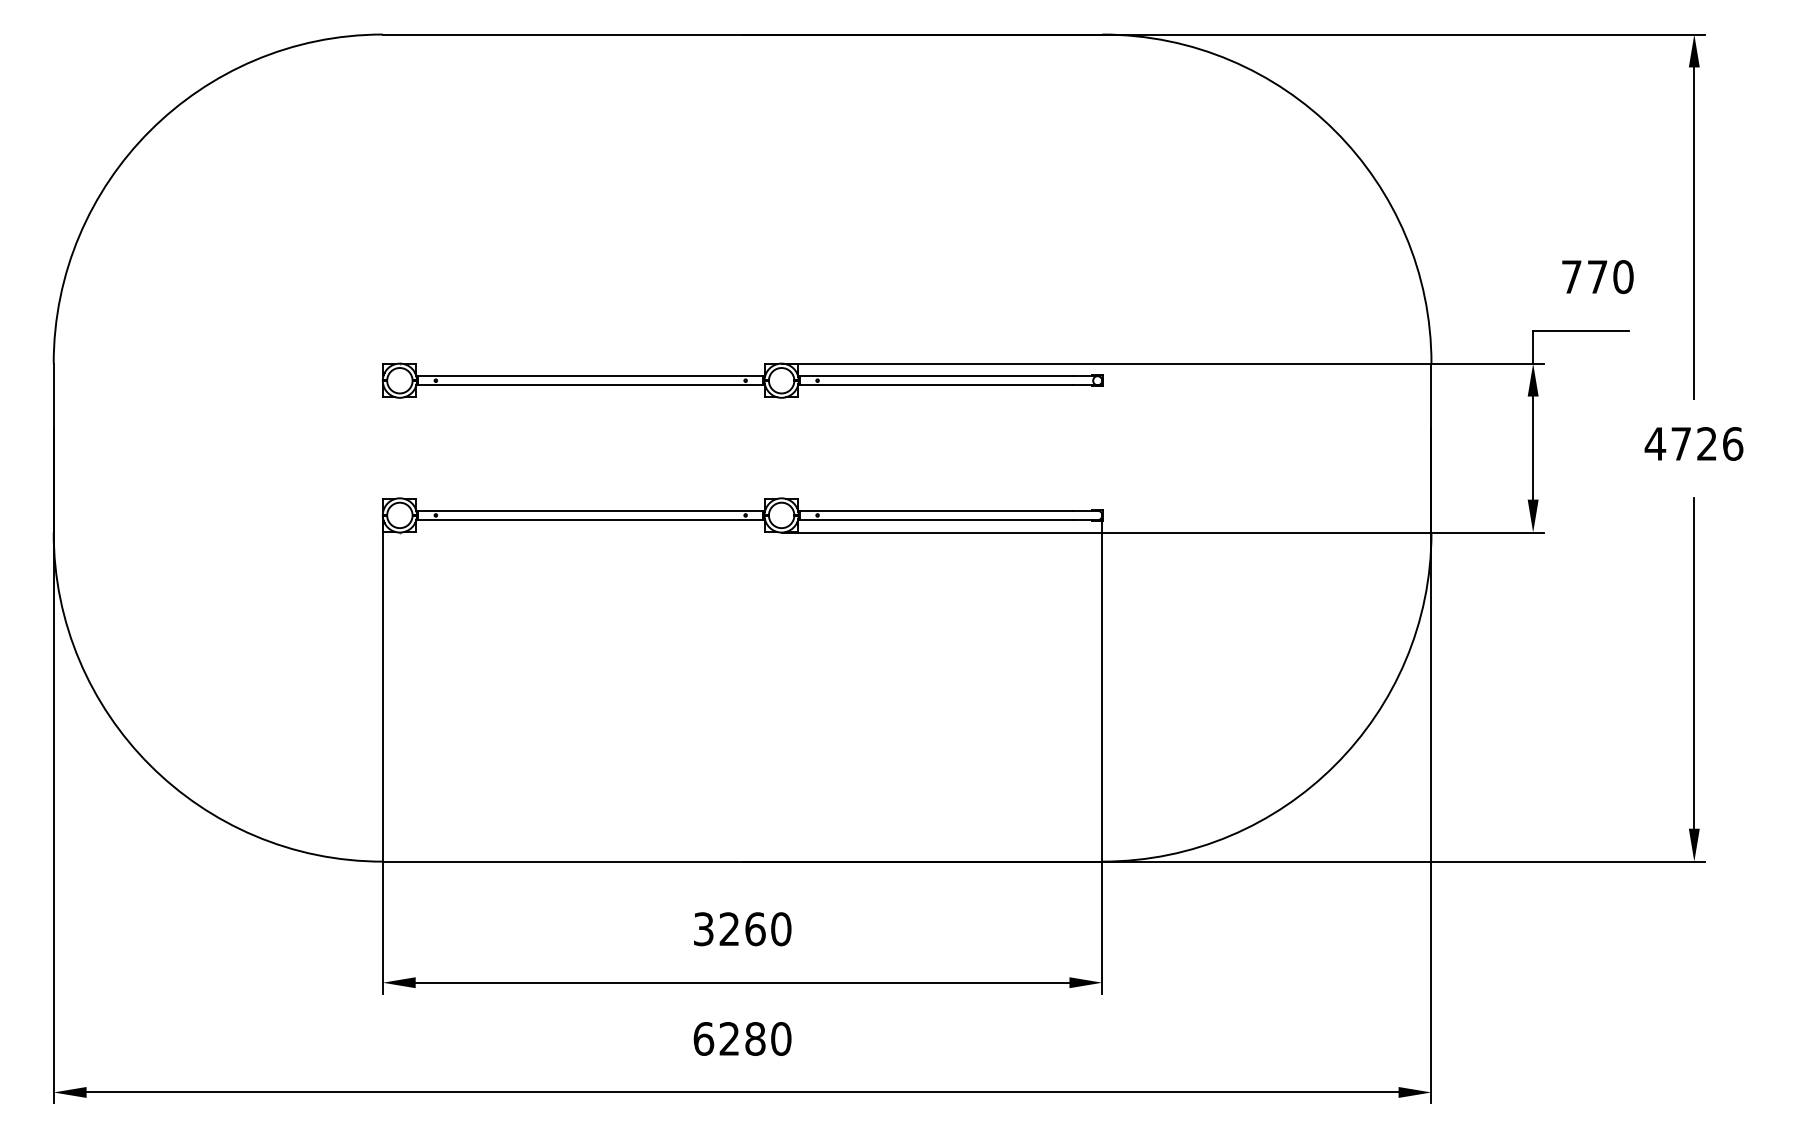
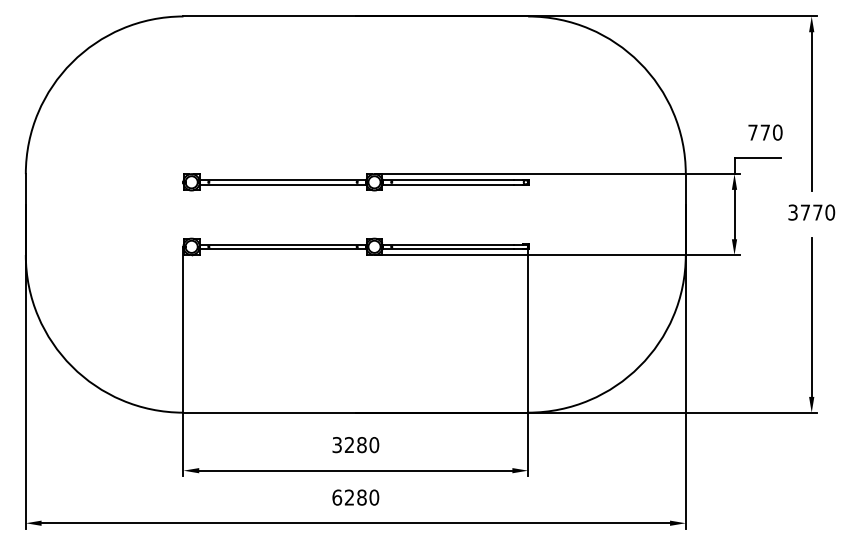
text: (1693, 443) -> (811, 212), 4726 -> 3770
text: (754, 928) -> (361, 444), 3260 -> 3280

